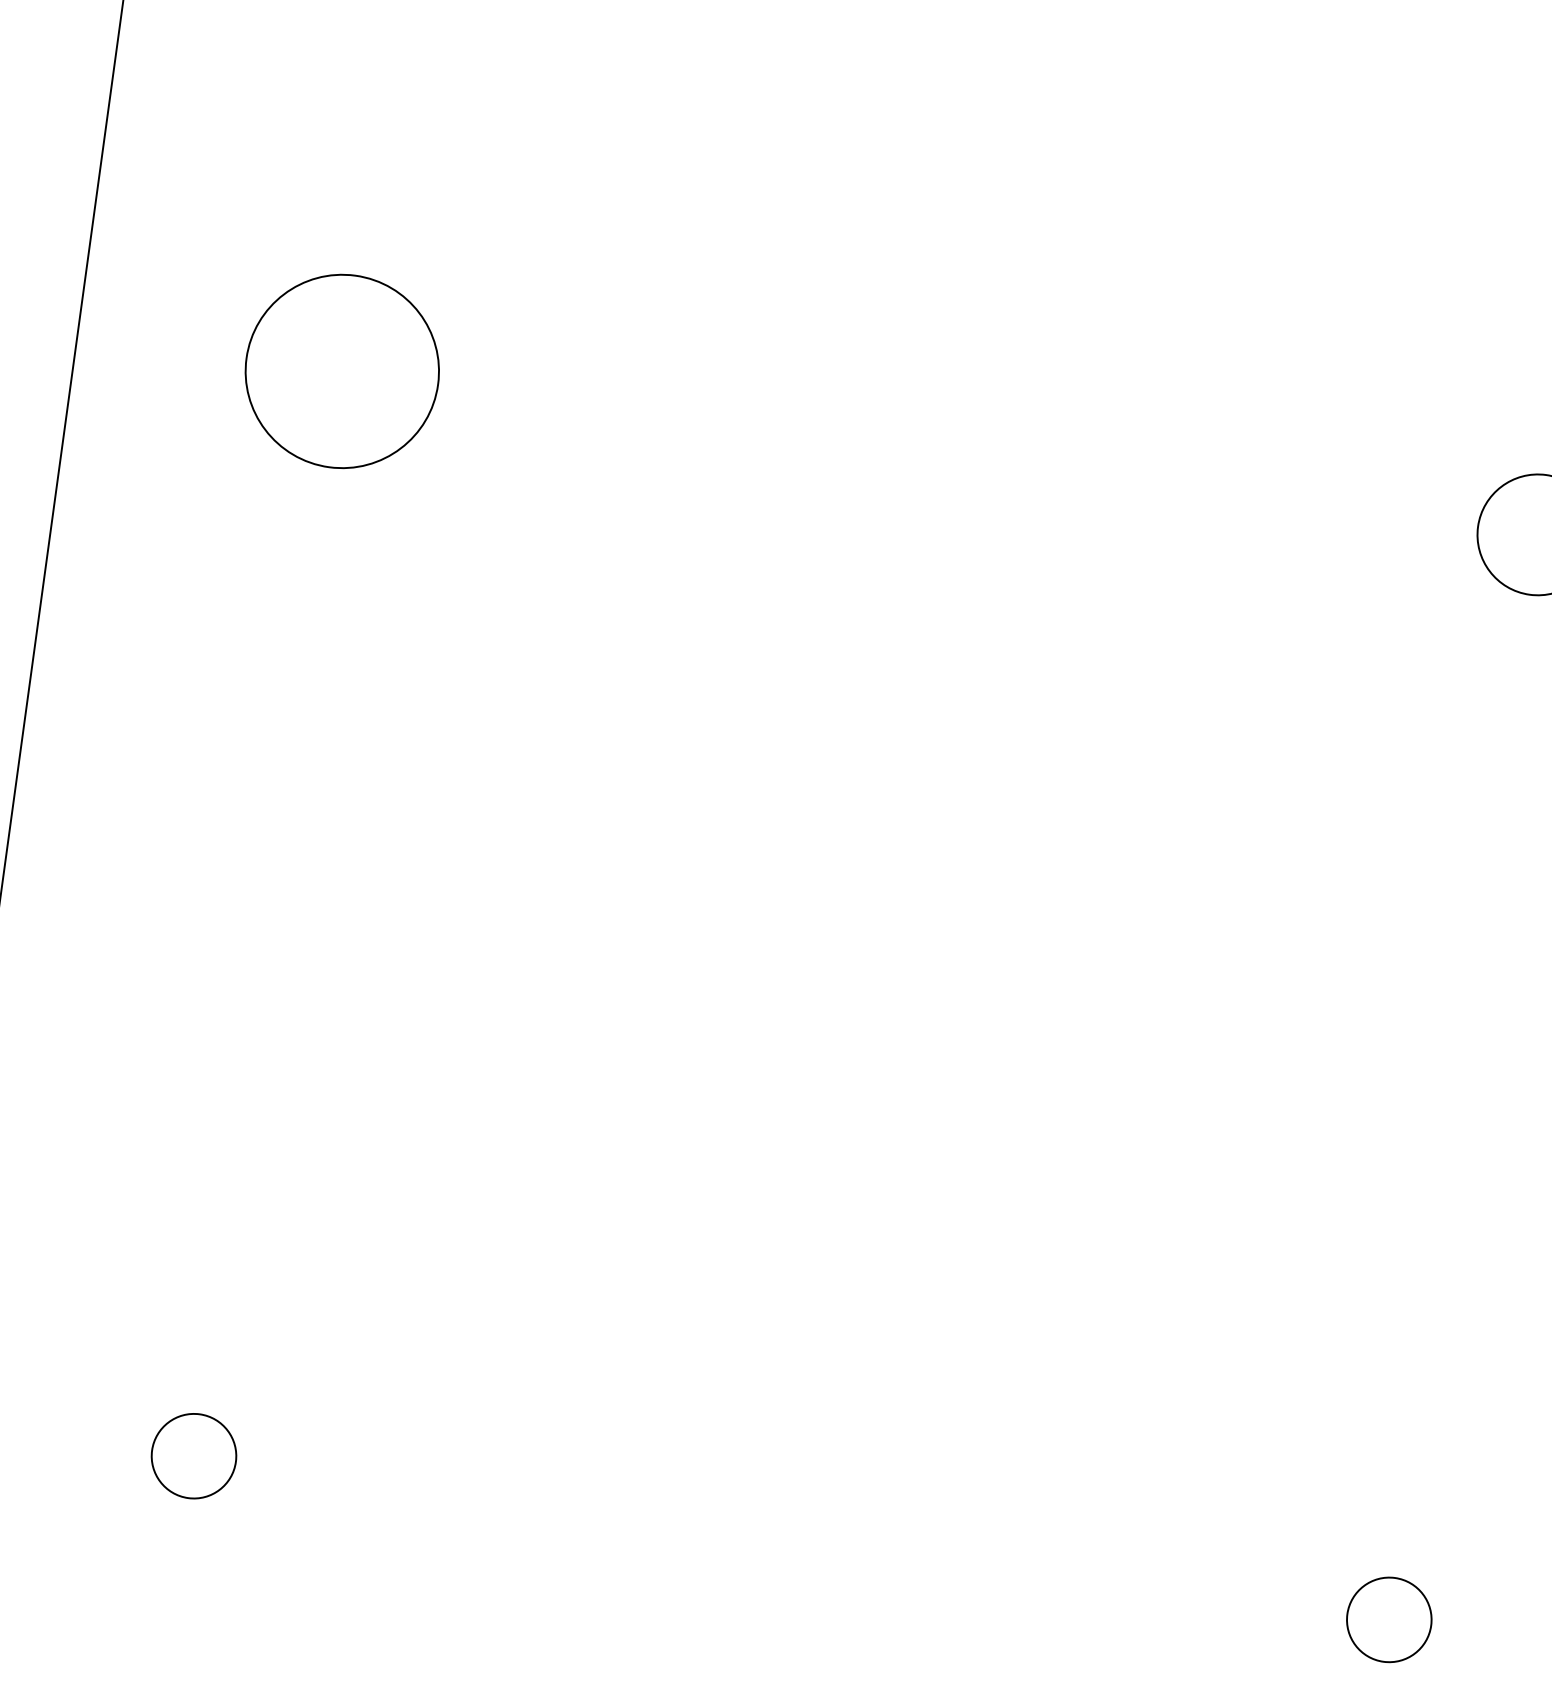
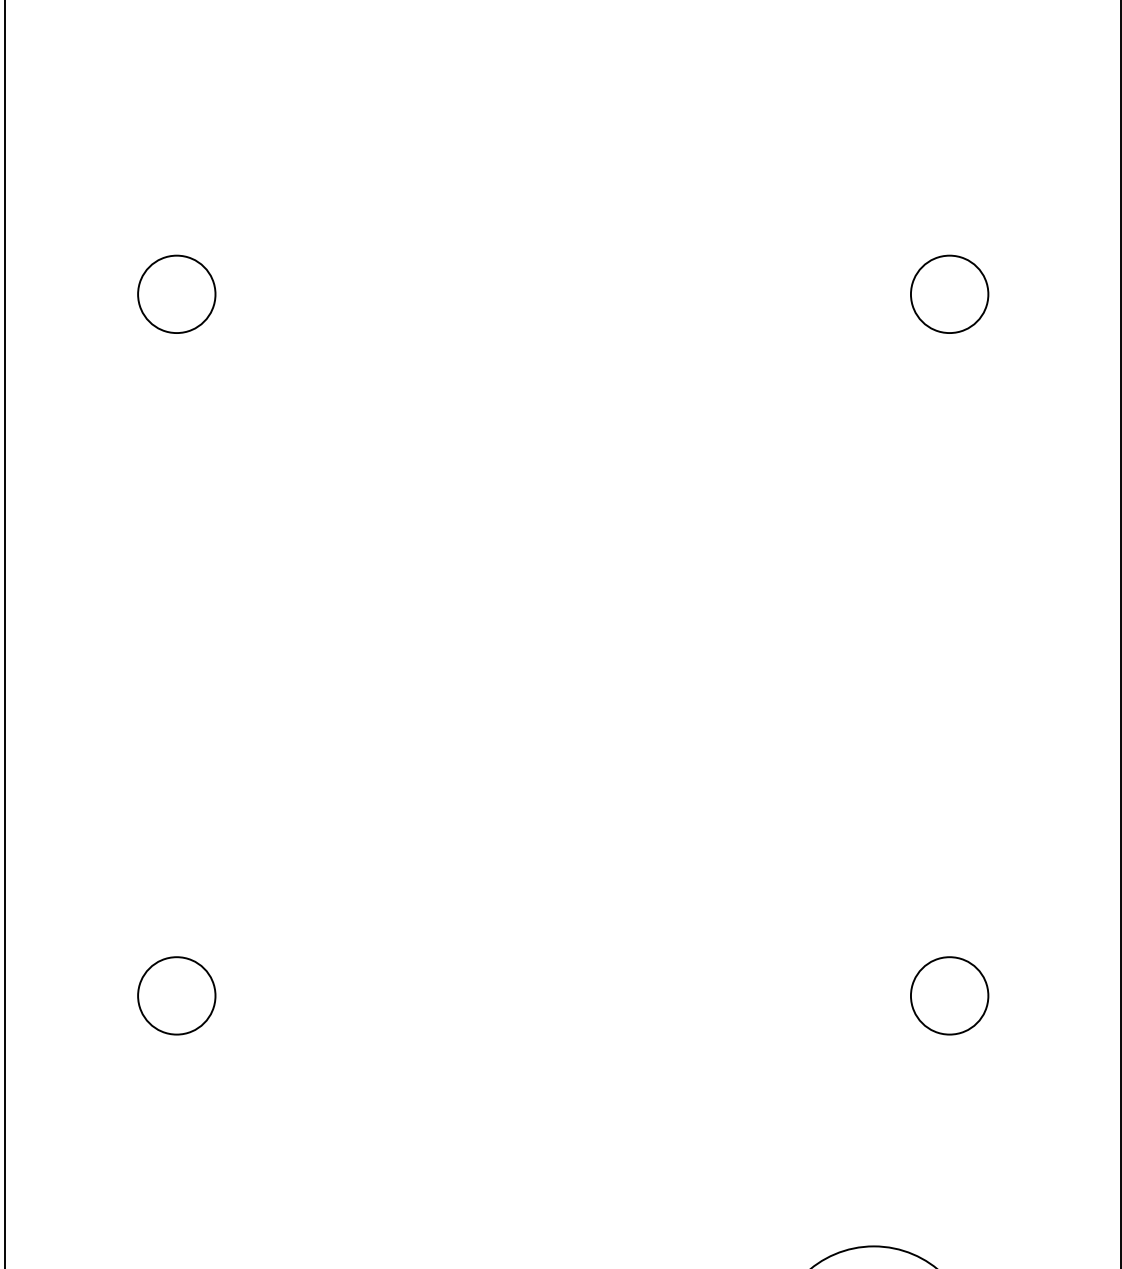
circle: (342, 369) -> (176, 293), size x0.62
circle: (193, 1455) -> (176, 995), size x1.43
circle: (1389, 1619) -> (949, 995), size x1.43

